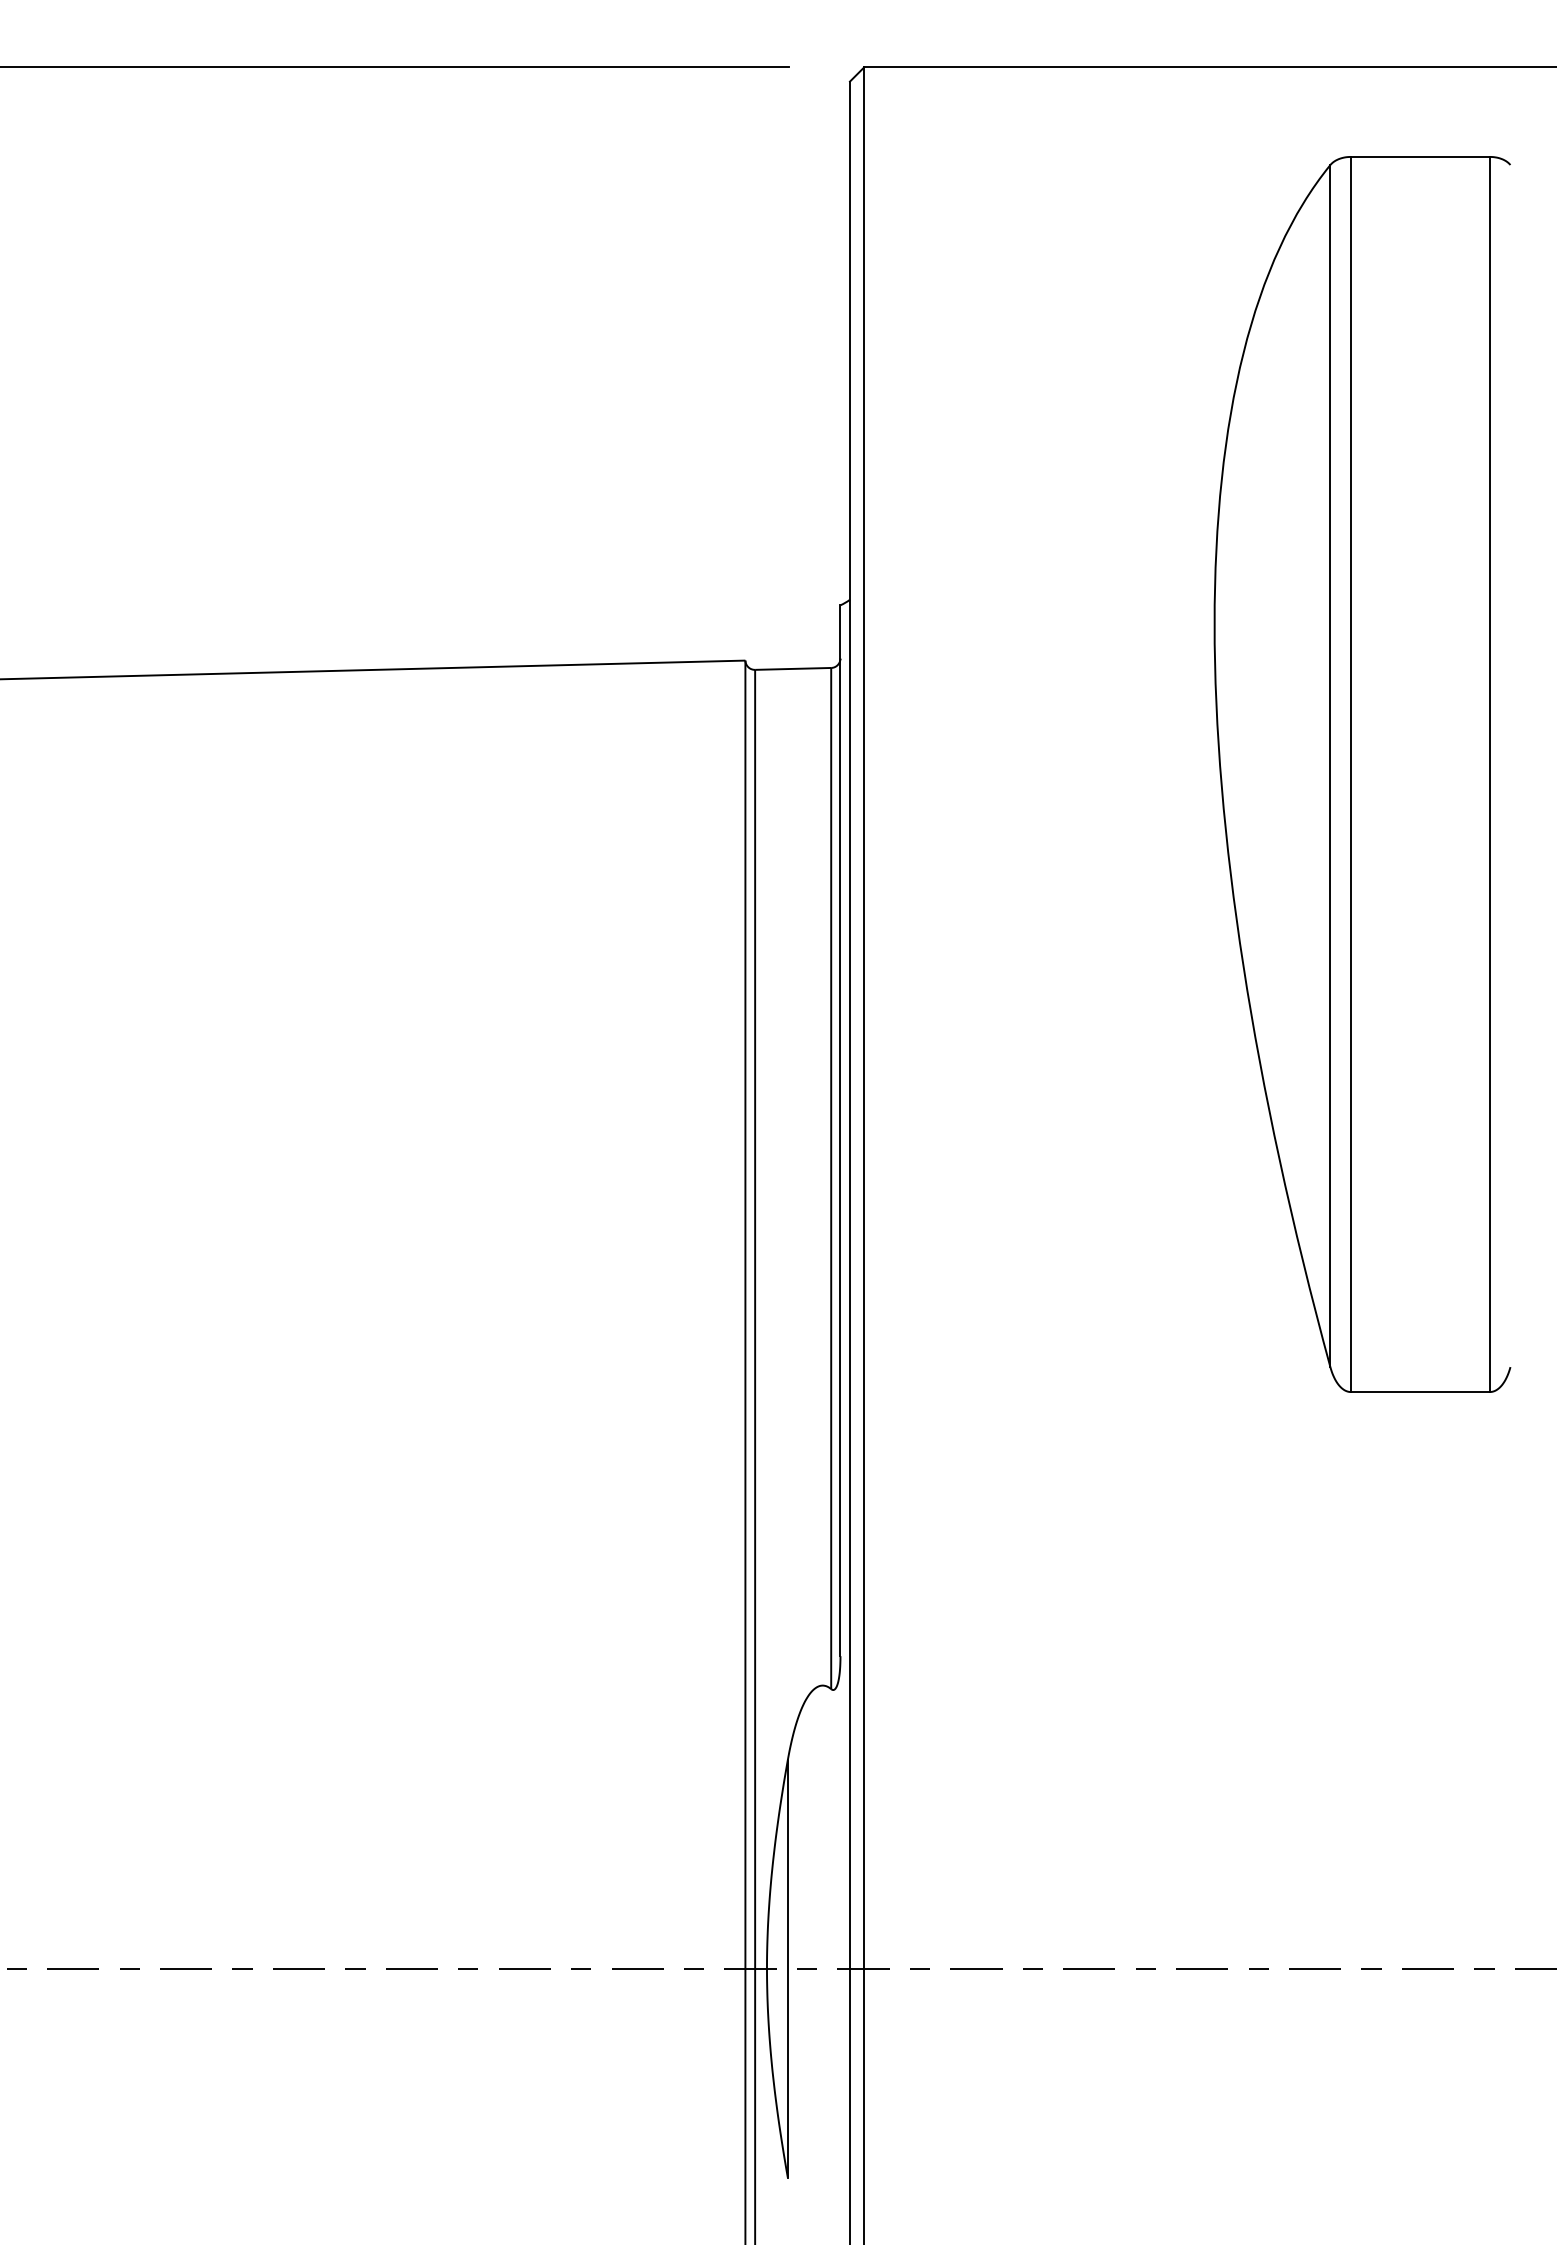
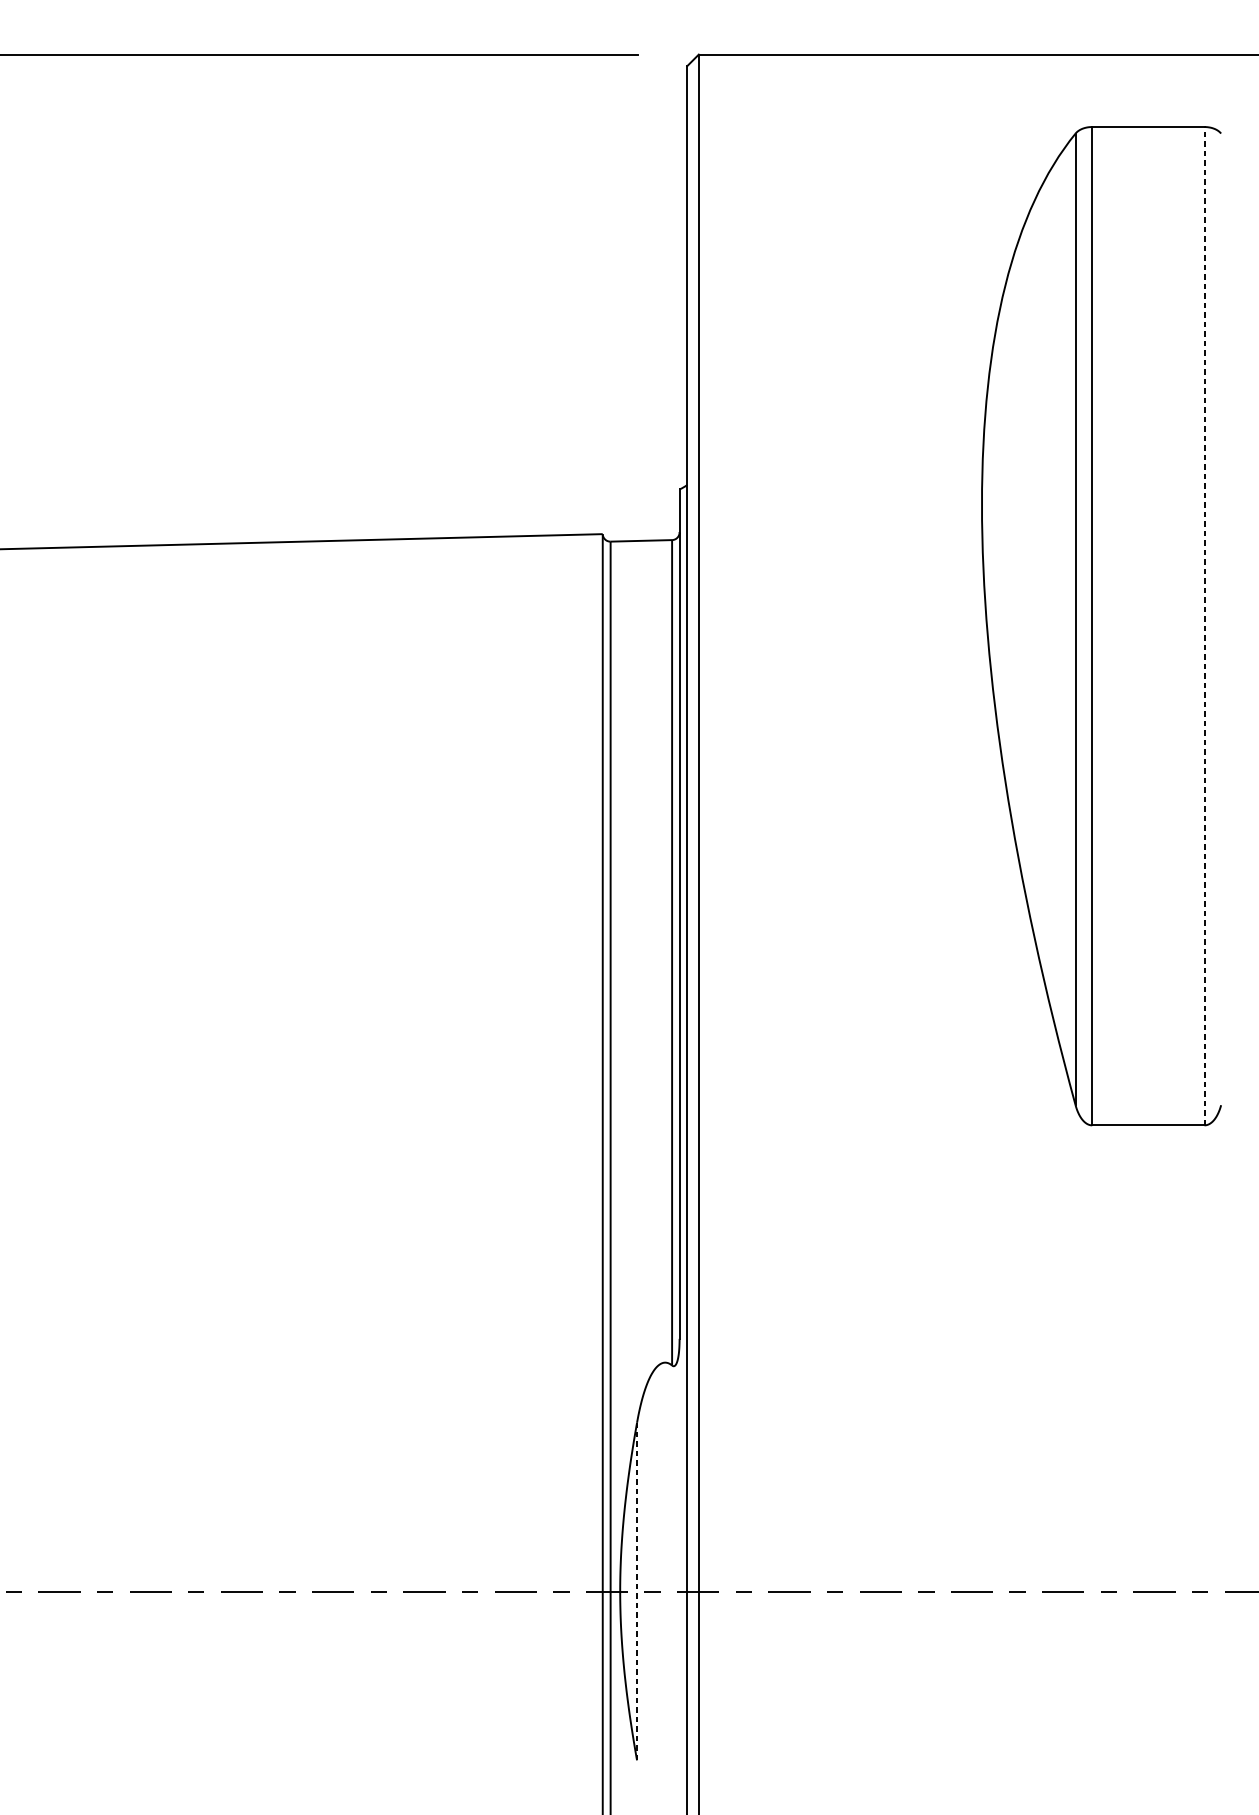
line: (1489, 774) -> (1204, 626), solid -> dashed
line: (787, 1968) -> (636, 1591), solid -> dashed

